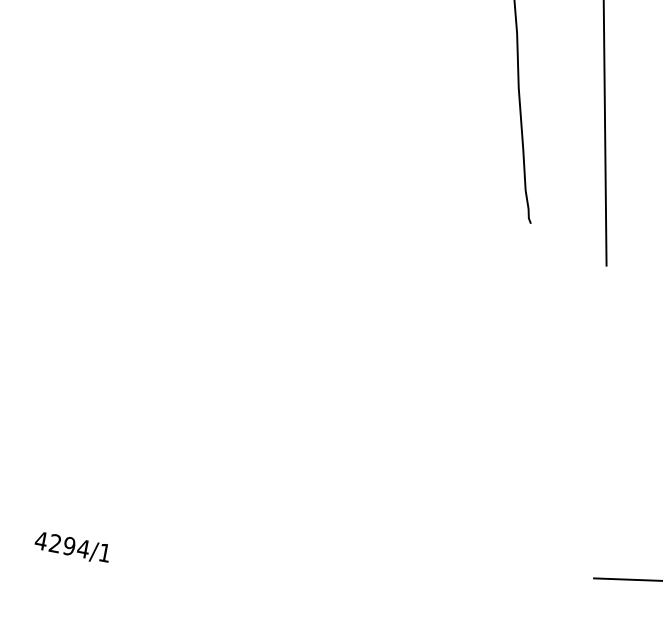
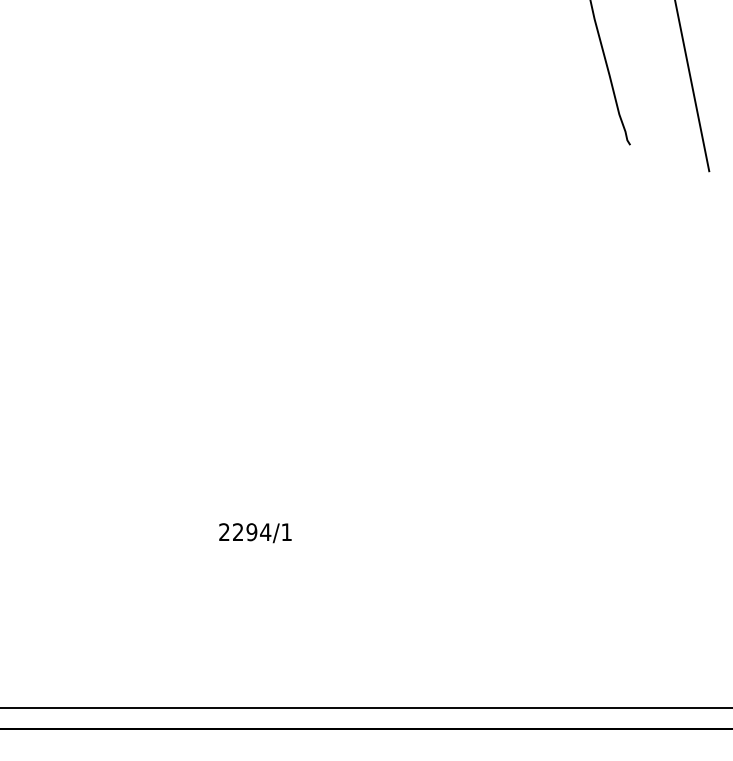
text: (41, 540) -> (224, 531), 4294/1 -> 2294/1

